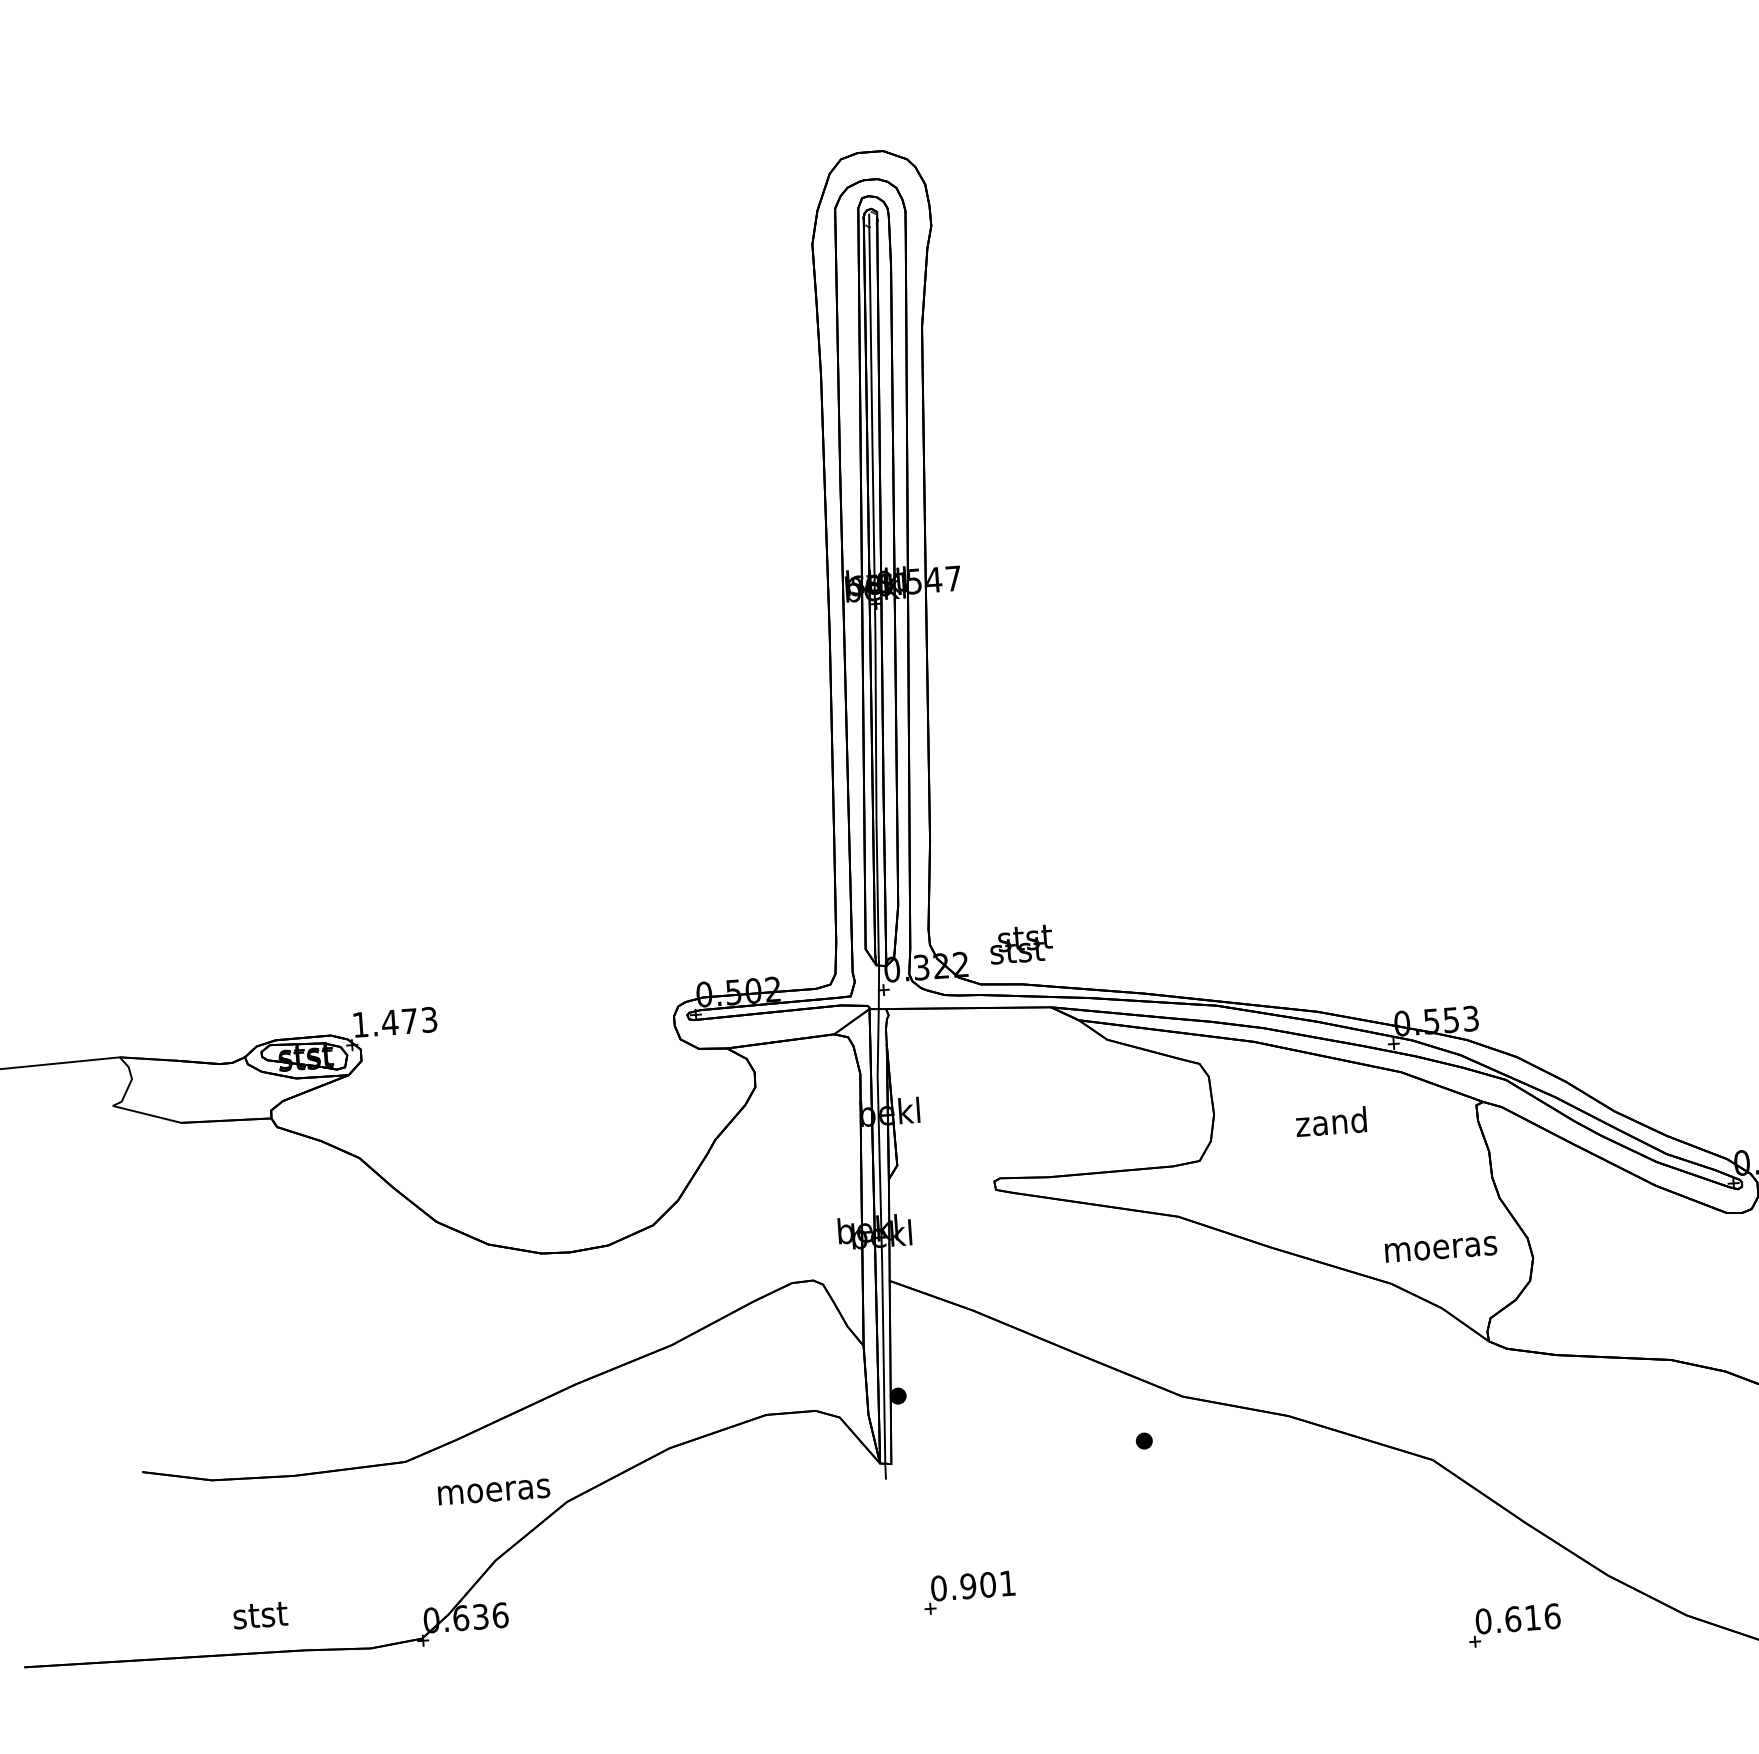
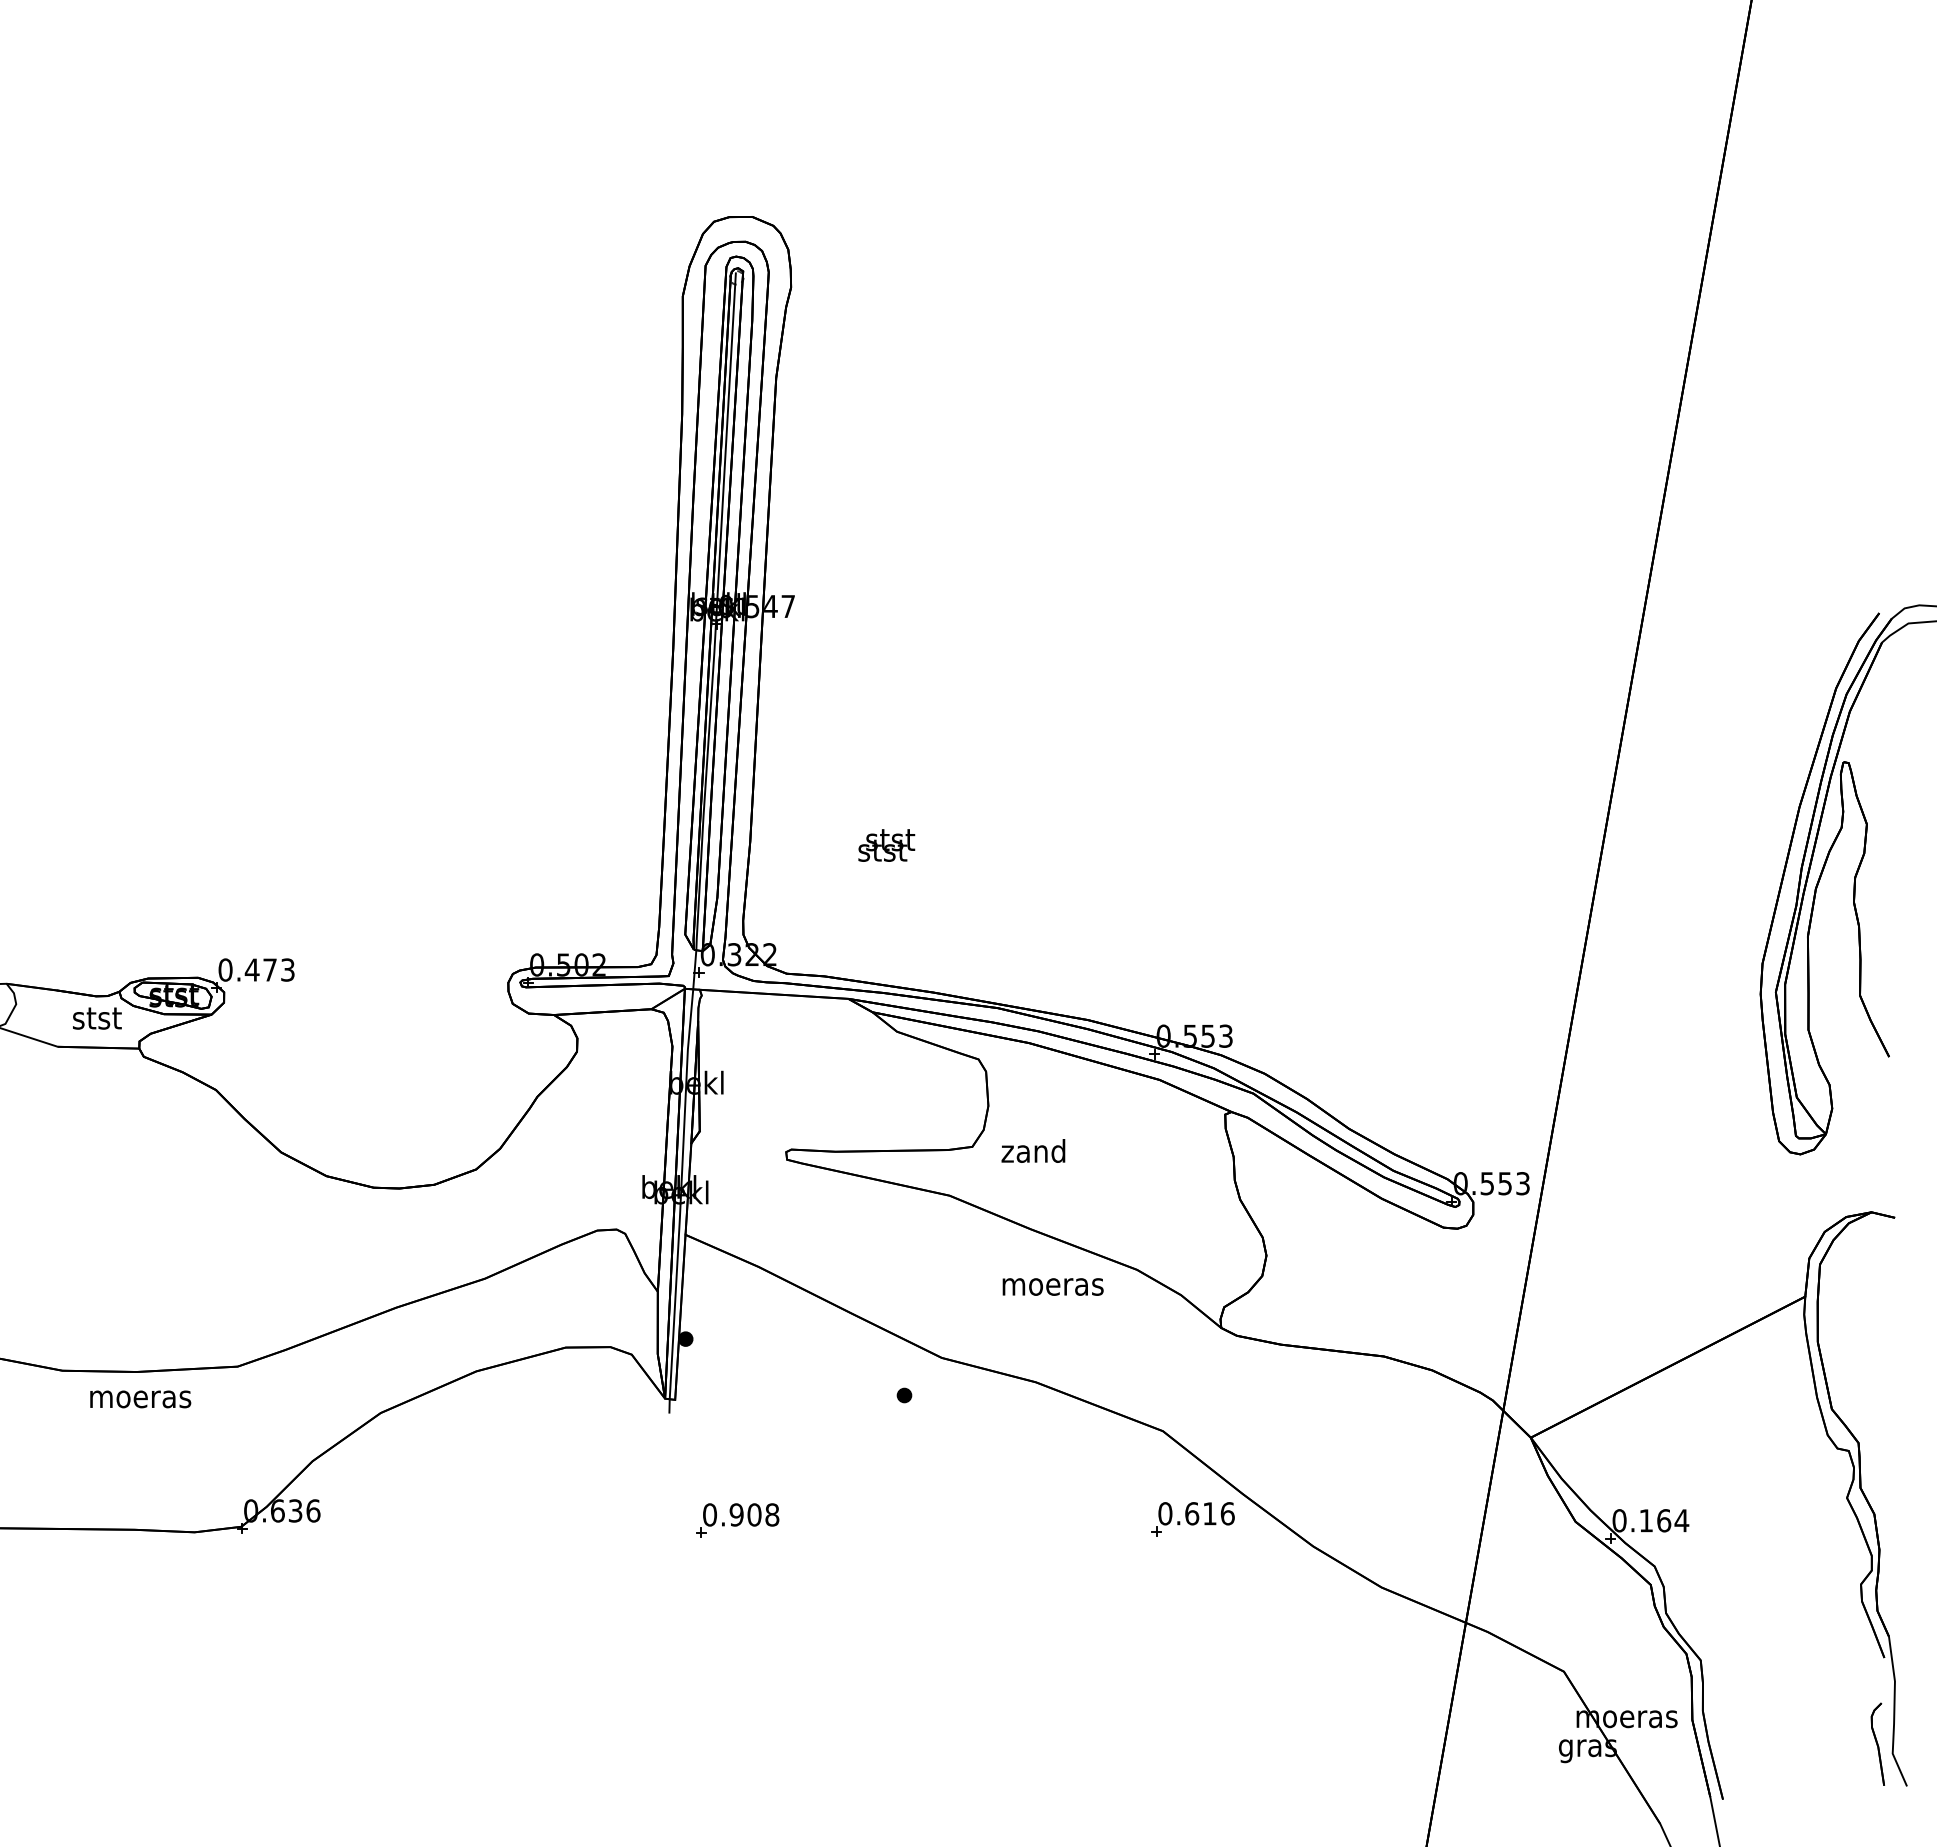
text: (1021, 944) -> (886, 845), moved
text: (360, 1024) -> (225, 969), 1.473 -> 0.473
text: (1331, 1121) -> (1033, 1150), moved
text: (1440, 1248) -> (1052, 1286), moved
text: (493, 1492) -> (140, 1399), moved
text: (1007, 1582) -> (772, 1514), 0.901 -> 0.908
text: (260, 1615) -> (97, 1018), moved
part: (1514, 1625) -> (1192, 1519), moved

